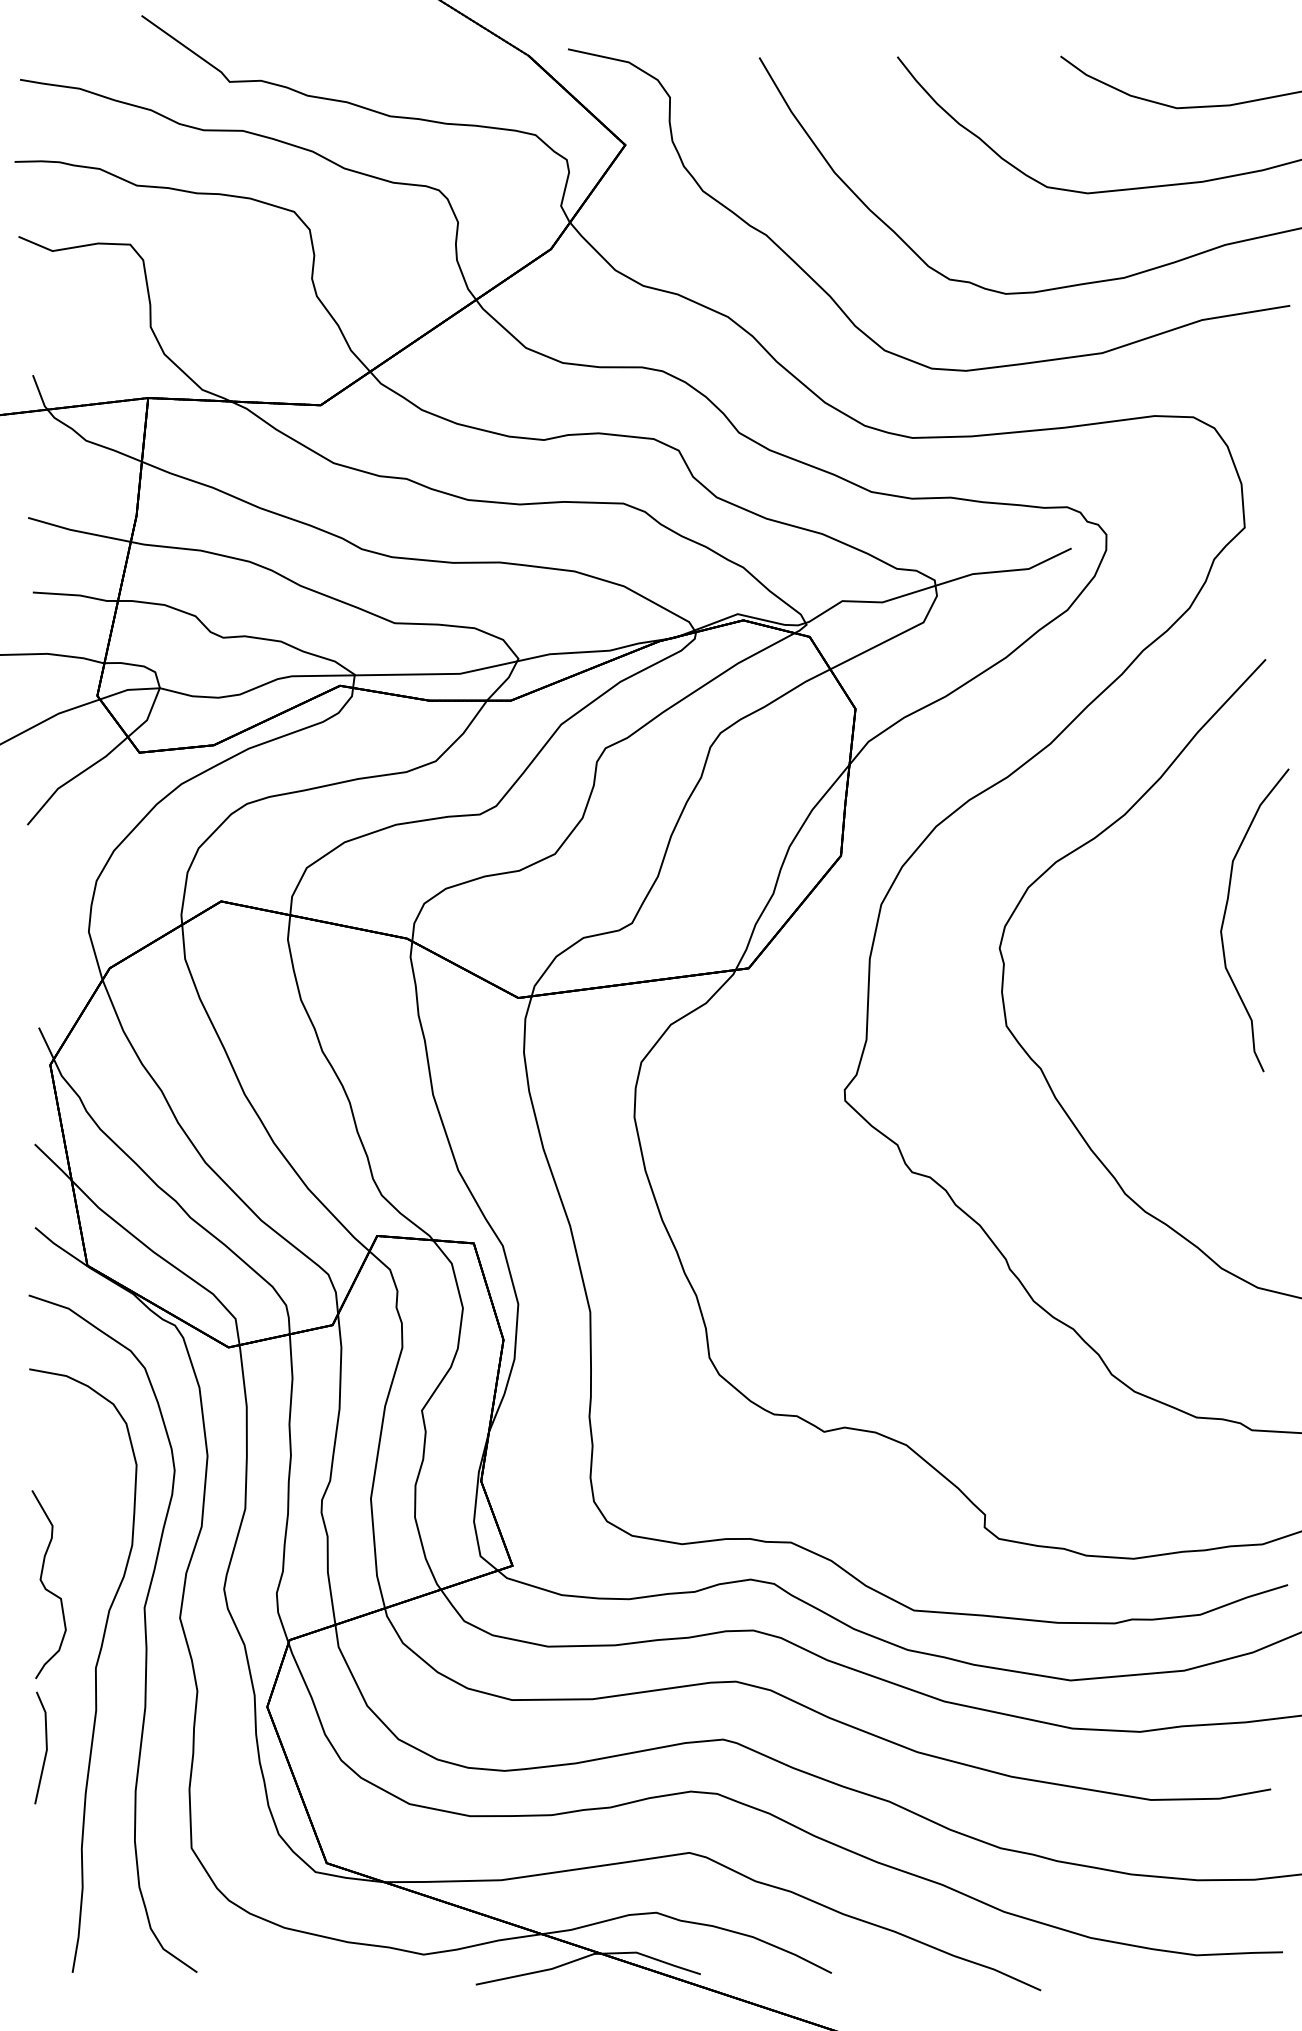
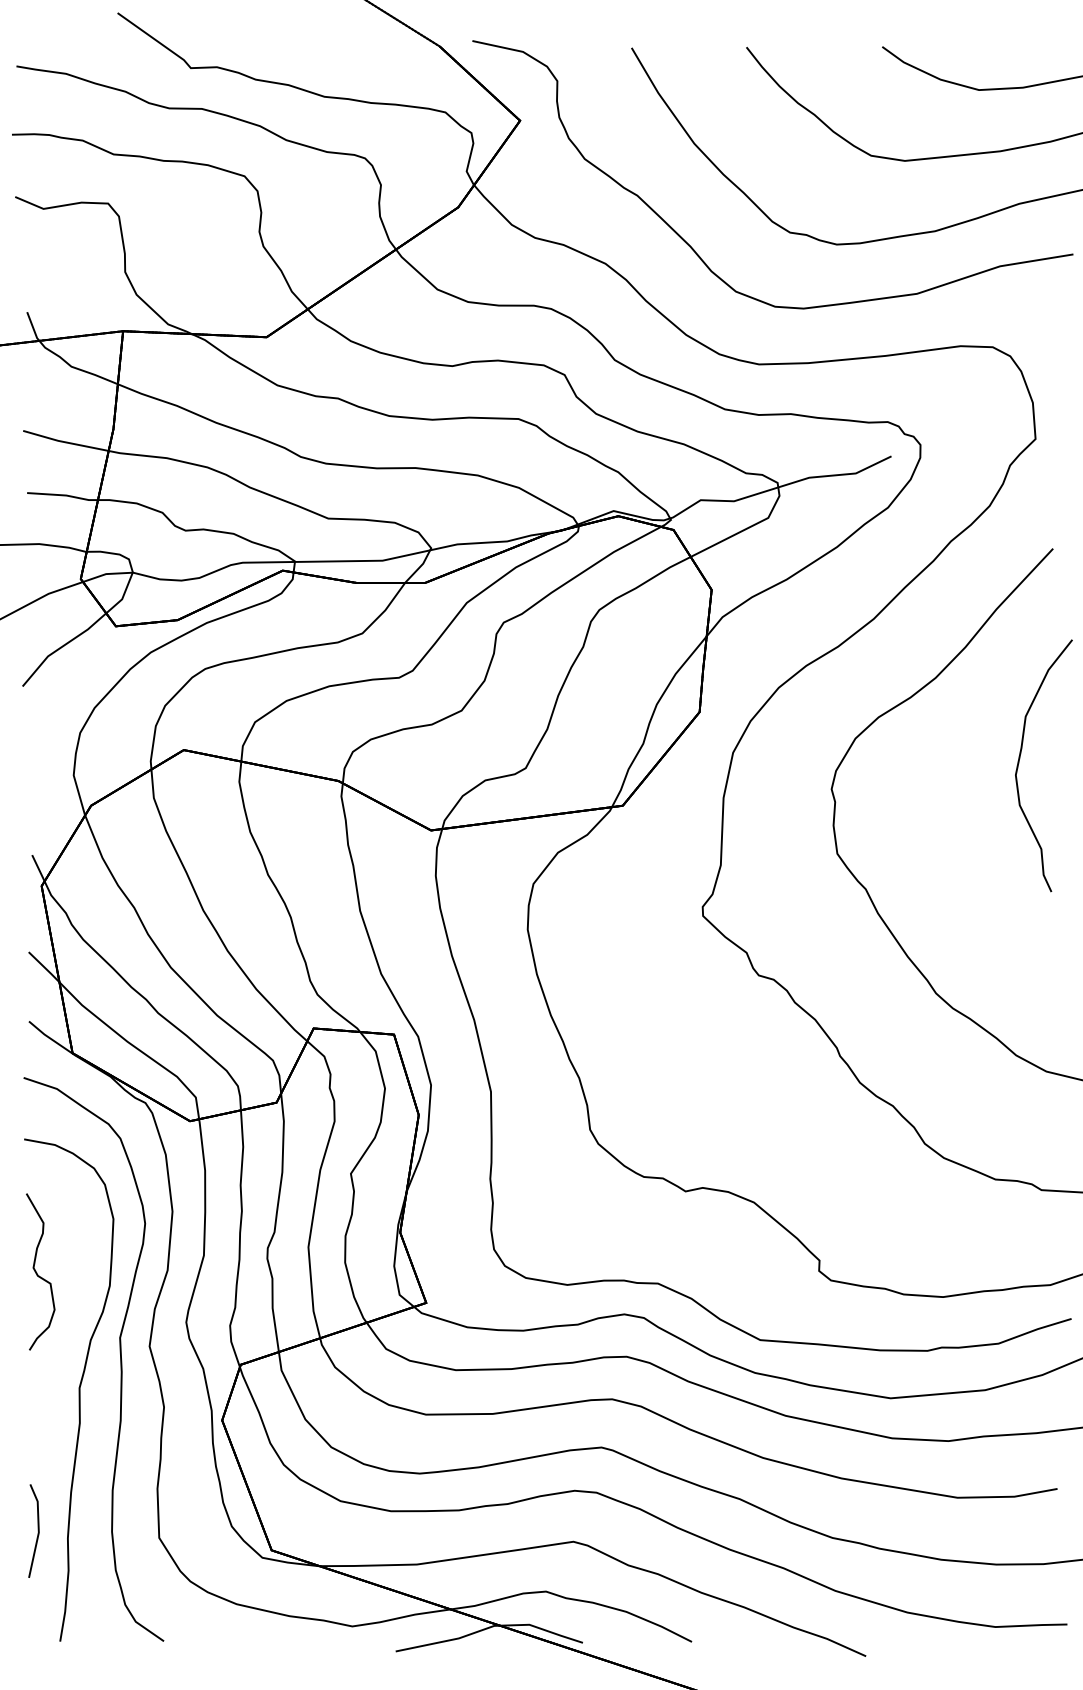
curve: (45, 1586) -> (37, 1273), moved
line: (45, 1746) -> (37, 1529), moved

